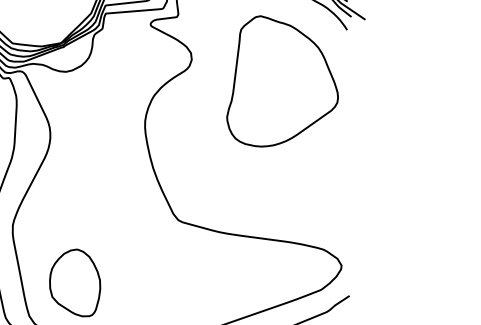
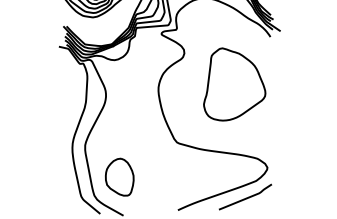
part: (282, 81) -> (234, 84), moved

